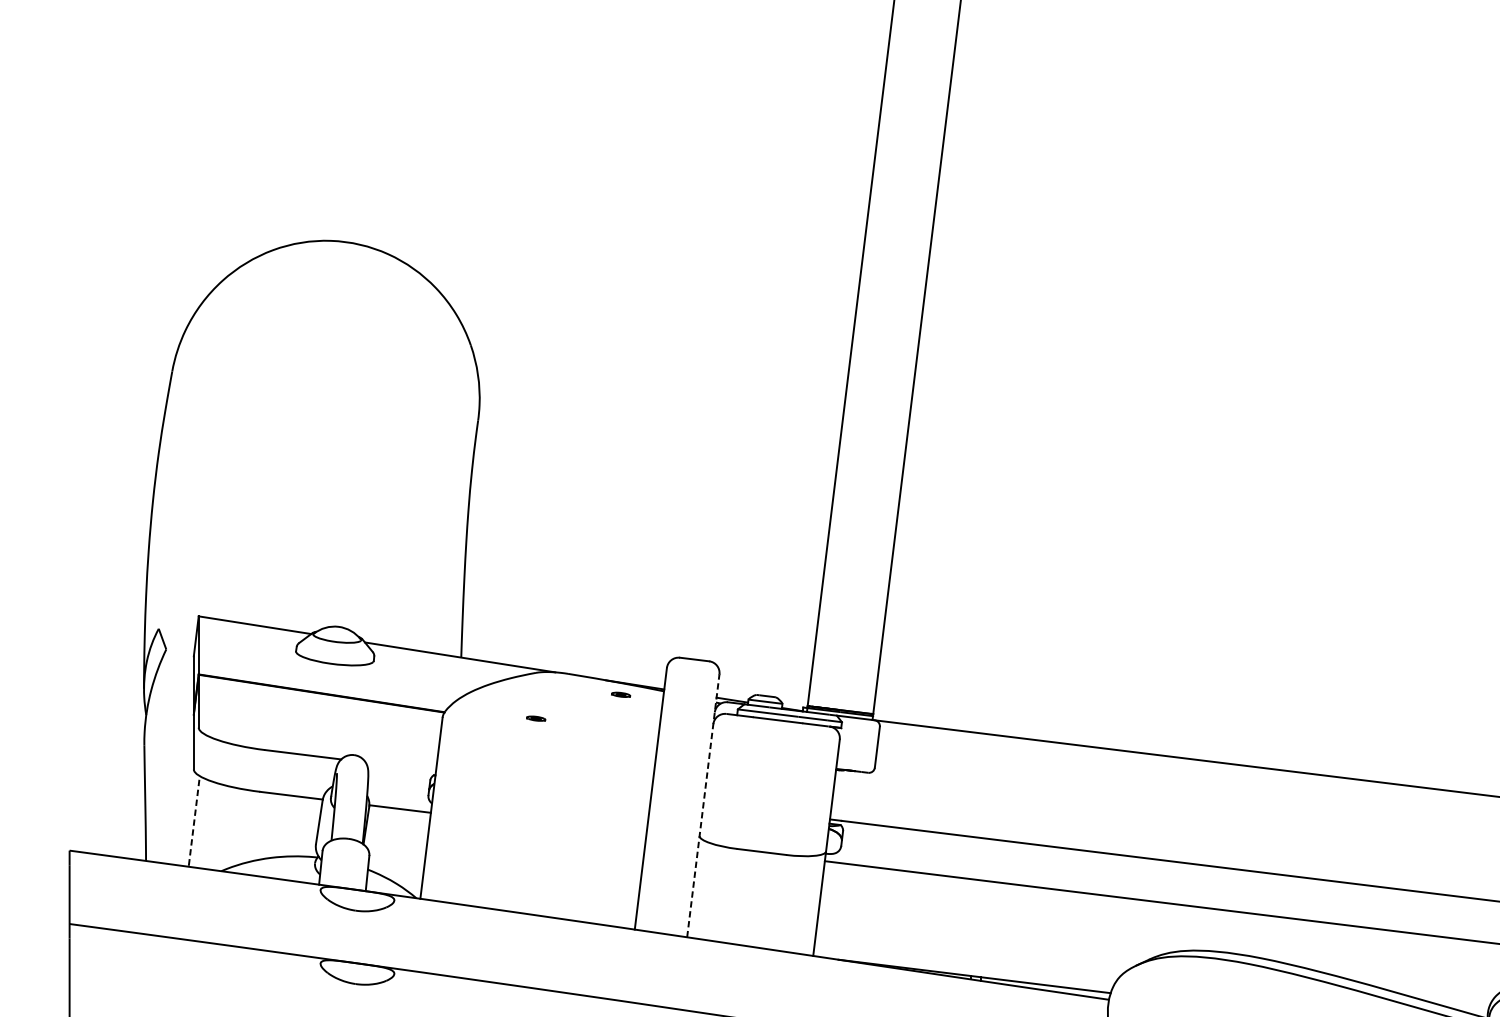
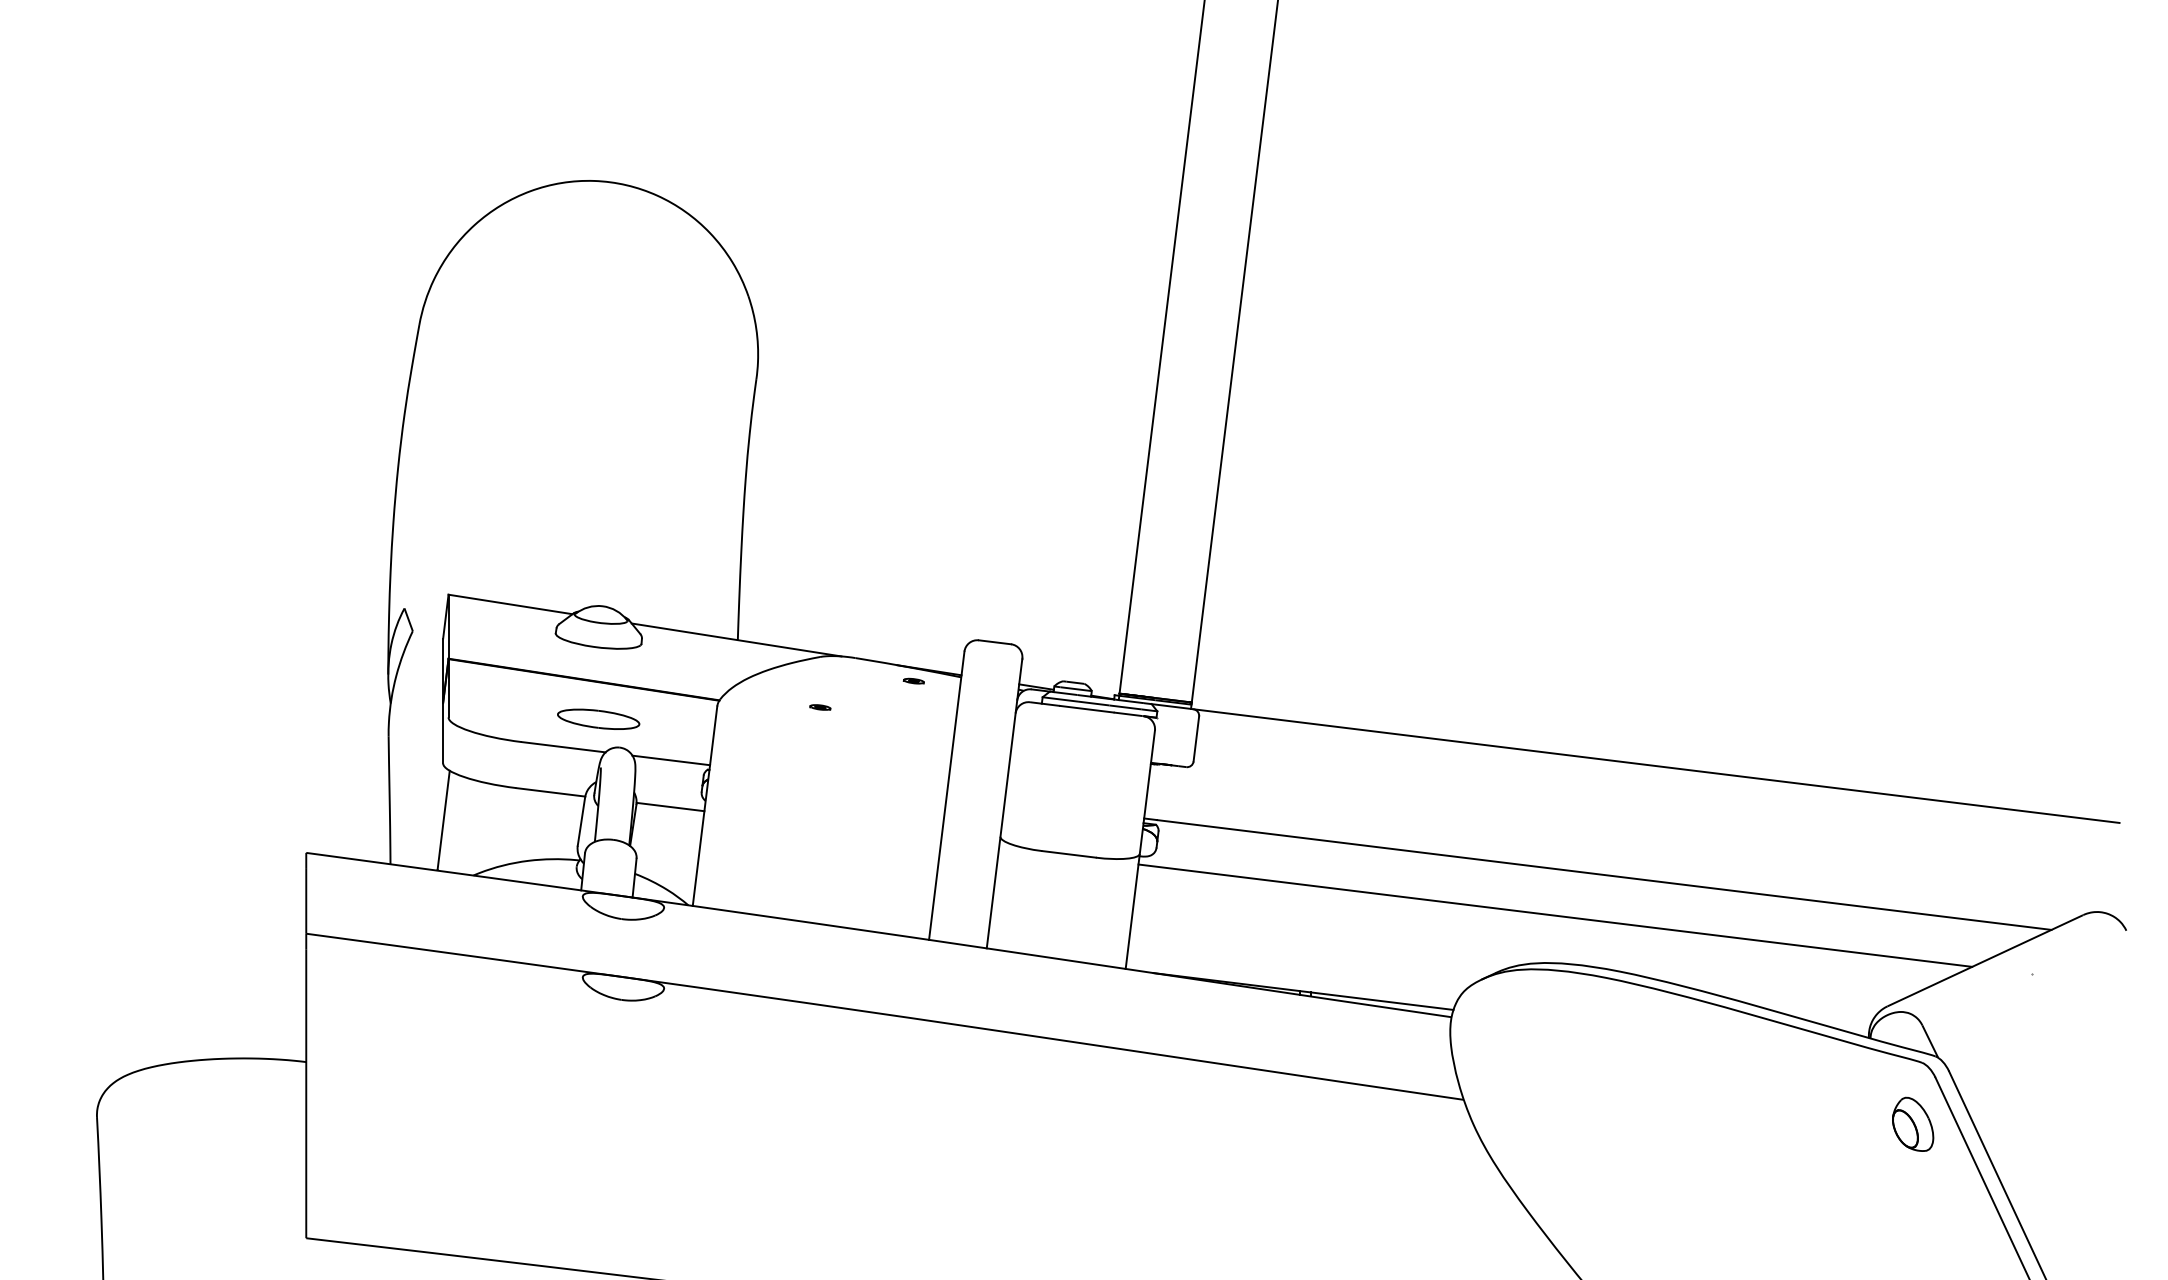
part: (334, 728) -> (598, 718), added
line: (401, 766) -> (671, 760), added
line: (703, 805) -> (1004, 803), dashed -> solid
line: (194, 820) -> (443, 819), dashed -> solid

